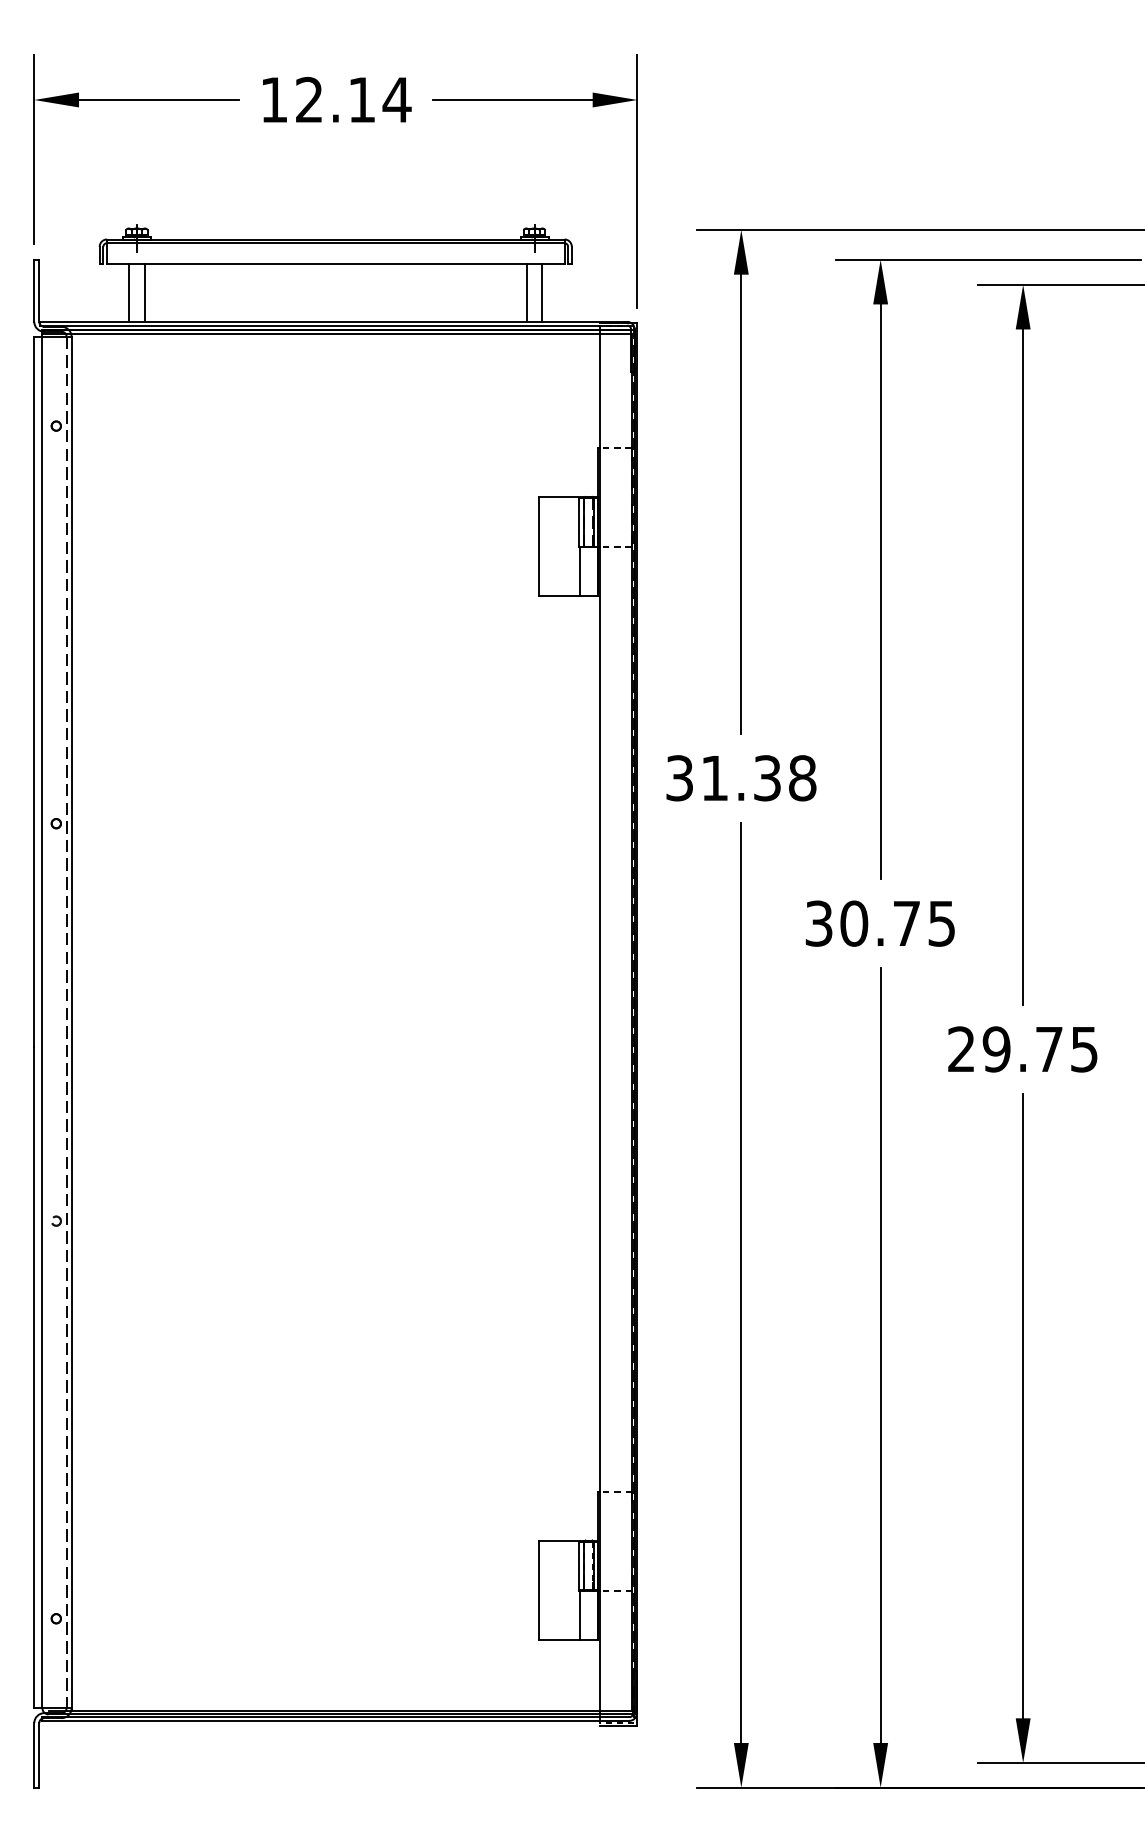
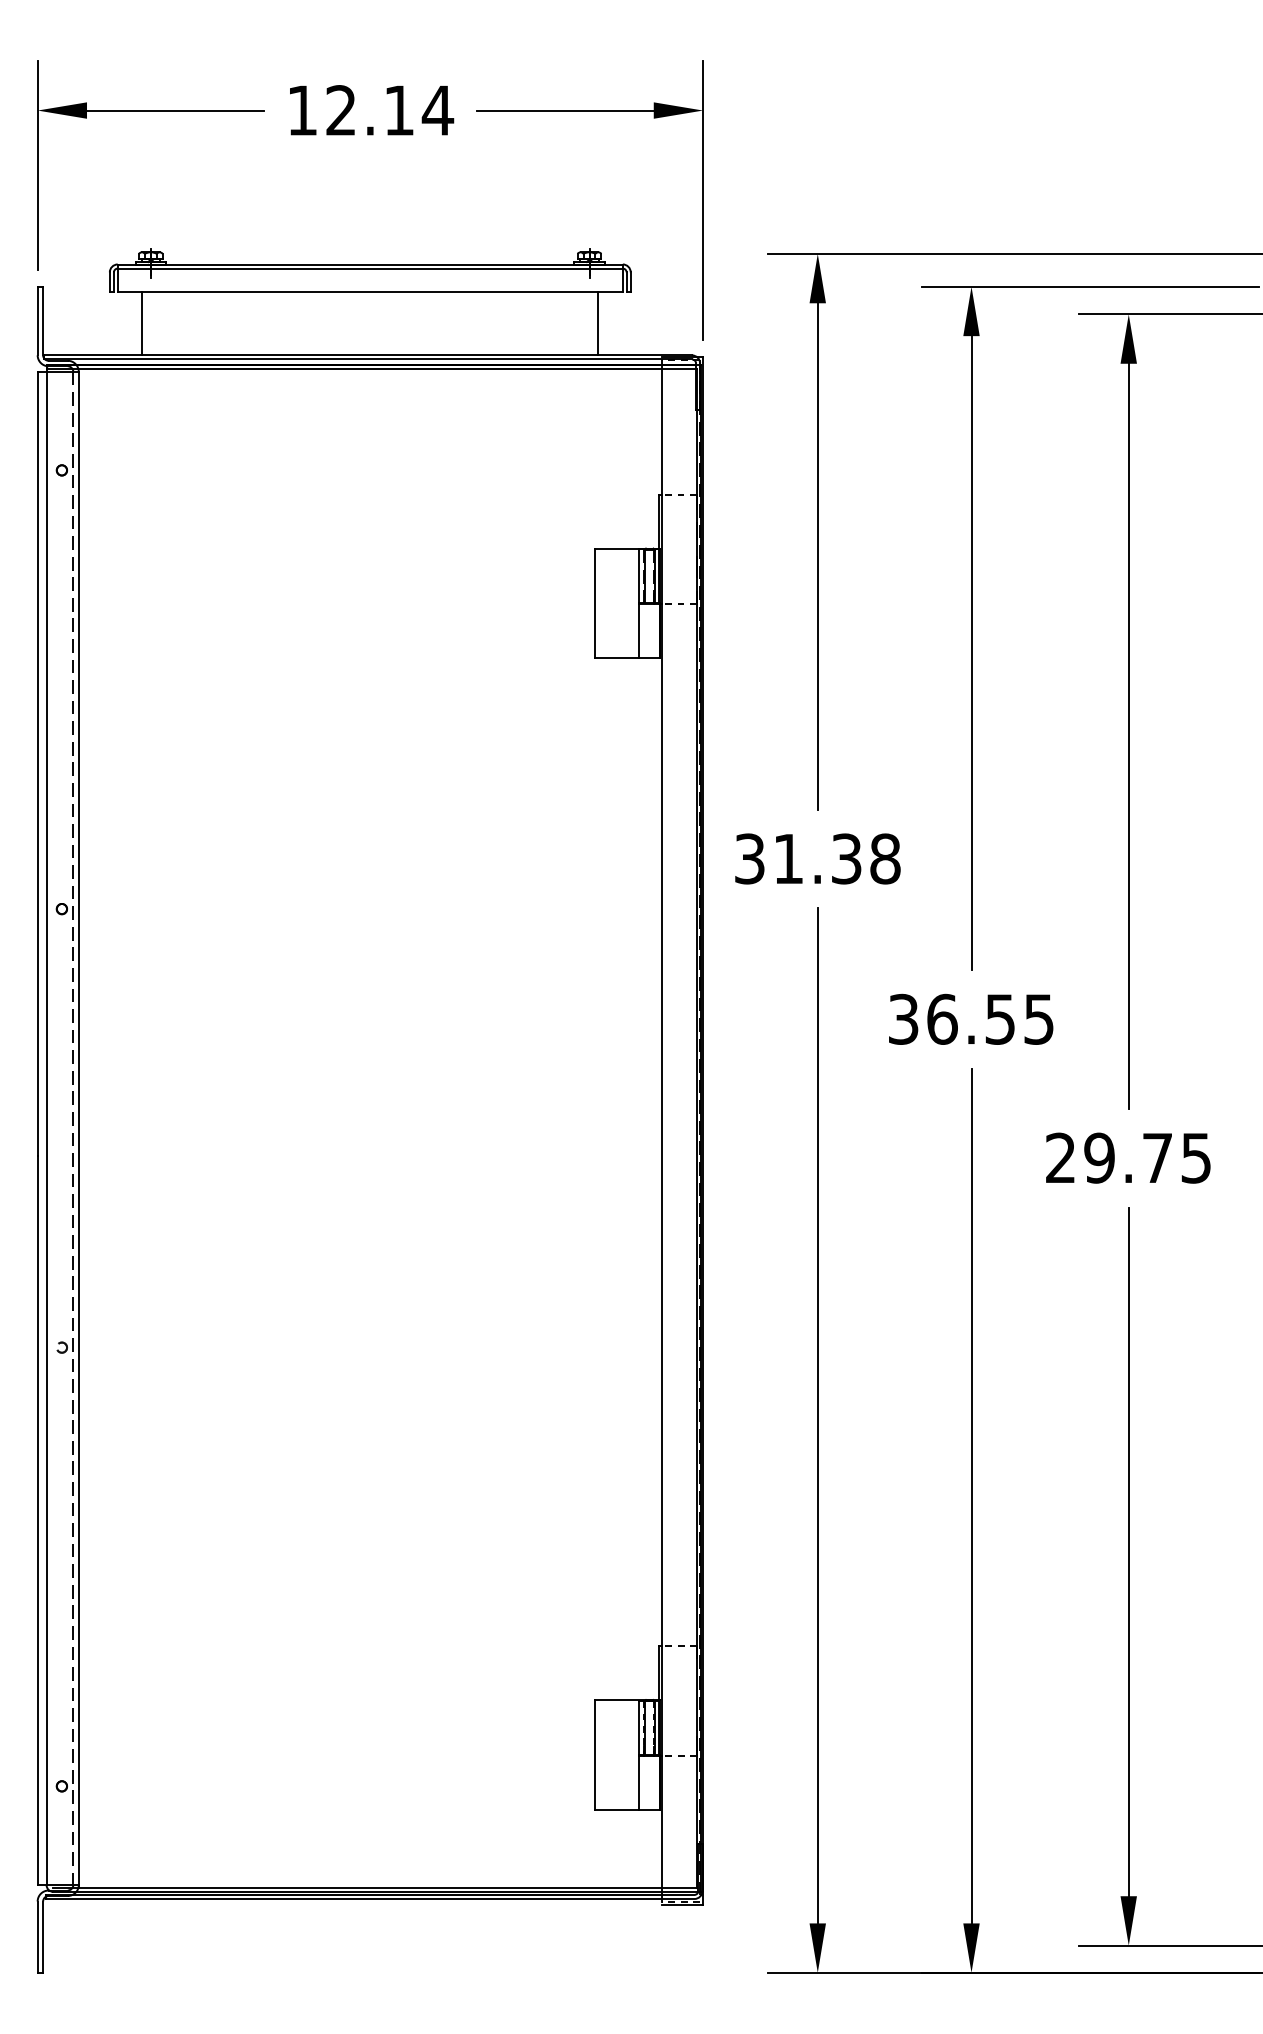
line: (144, 292) -> (159, 322), removed
line: (526, 292) -> (580, 322), removed
text: (879, 923) -> (970, 1019), 30.75 -> 36.55

